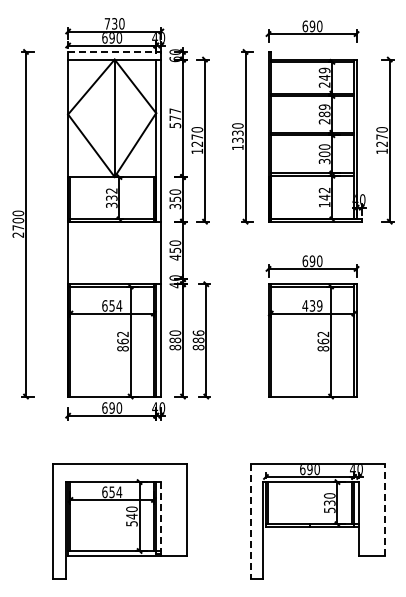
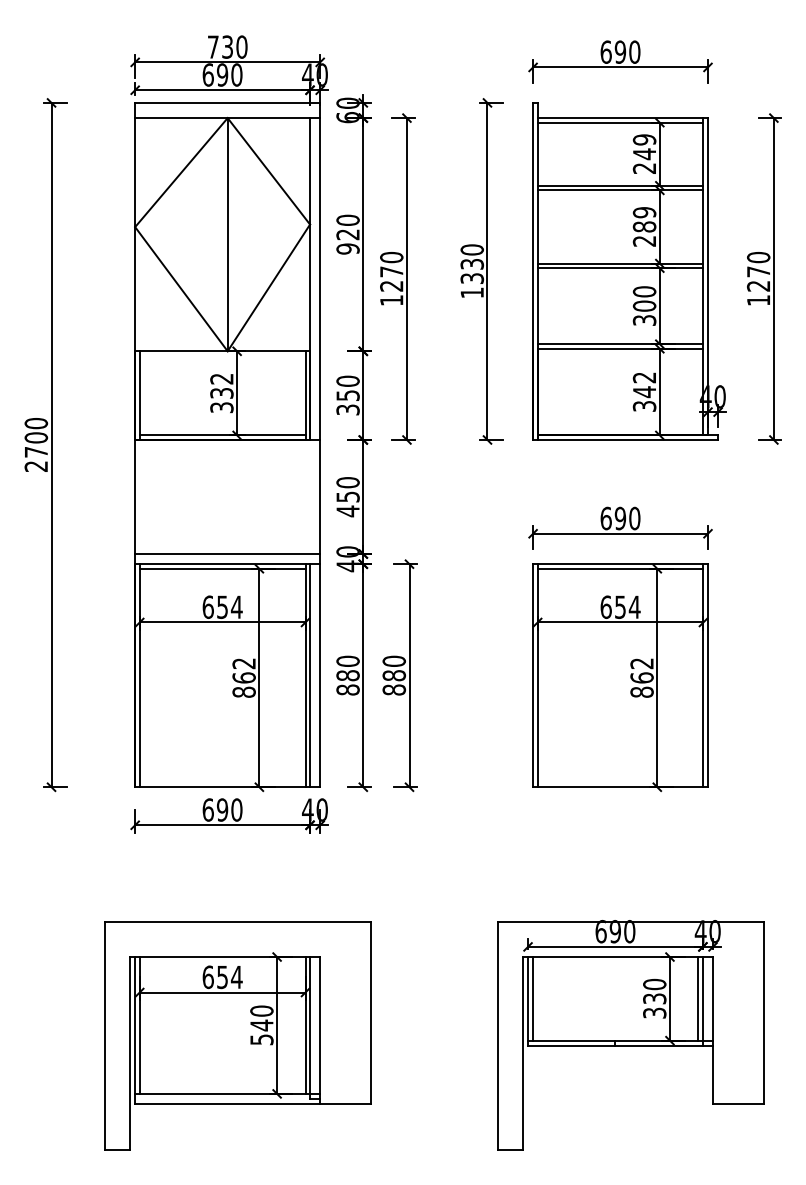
line: (114, 51) -> (227, 102), dashed -> solid
text: (175, 118) -> (348, 235), 577 -> 920
text: (324, 204) -> (644, 405), 142 -> 342
line: (114, 279) -> (227, 554), added
text: (312, 305) -> (620, 606), 439 -> 654
text: (197, 332) -> (392, 660), 886 -> 880
text: (328, 509) -> (652, 1011), 530 -> 330
line: (384, 510) -> (763, 1013), dashed -> solid
line: (161, 519) -> (320, 1031), dashed -> solid
line: (250, 522) -> (497, 1037), dashed -> solid

